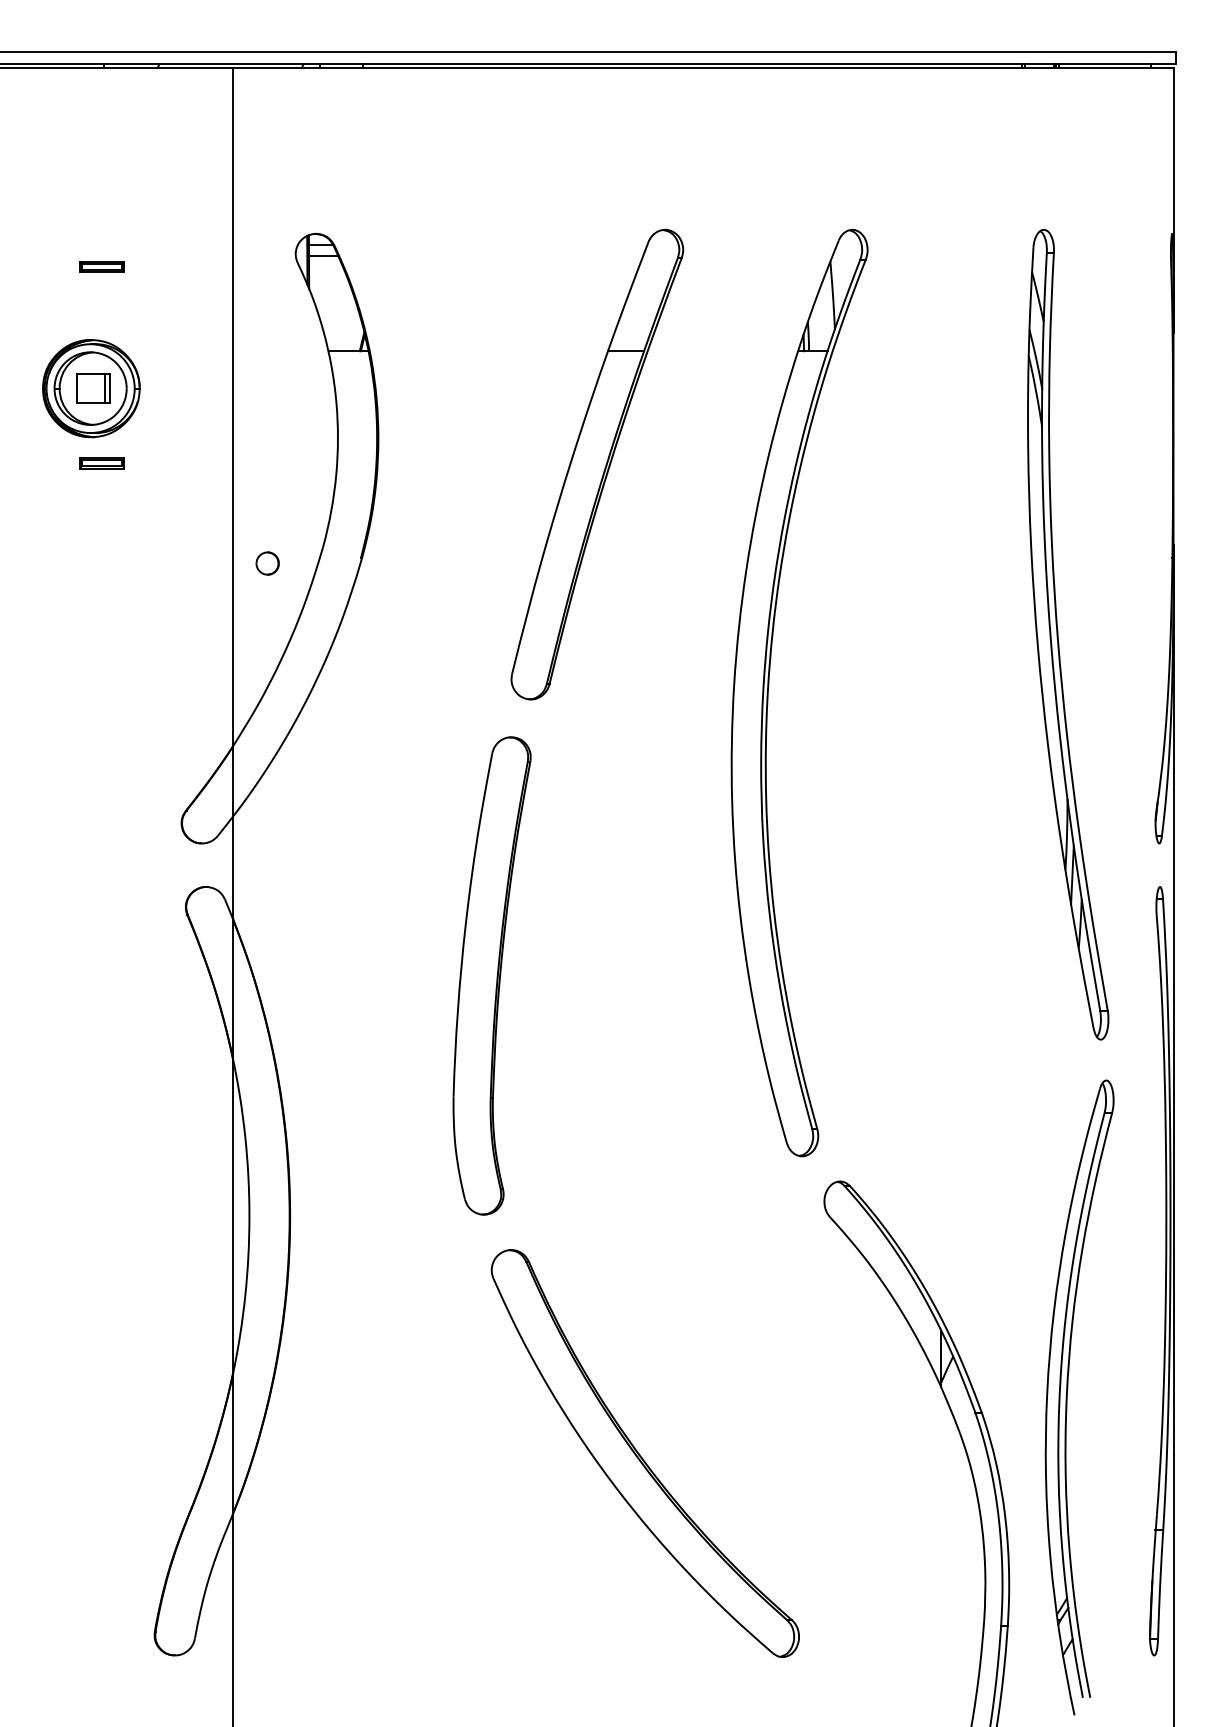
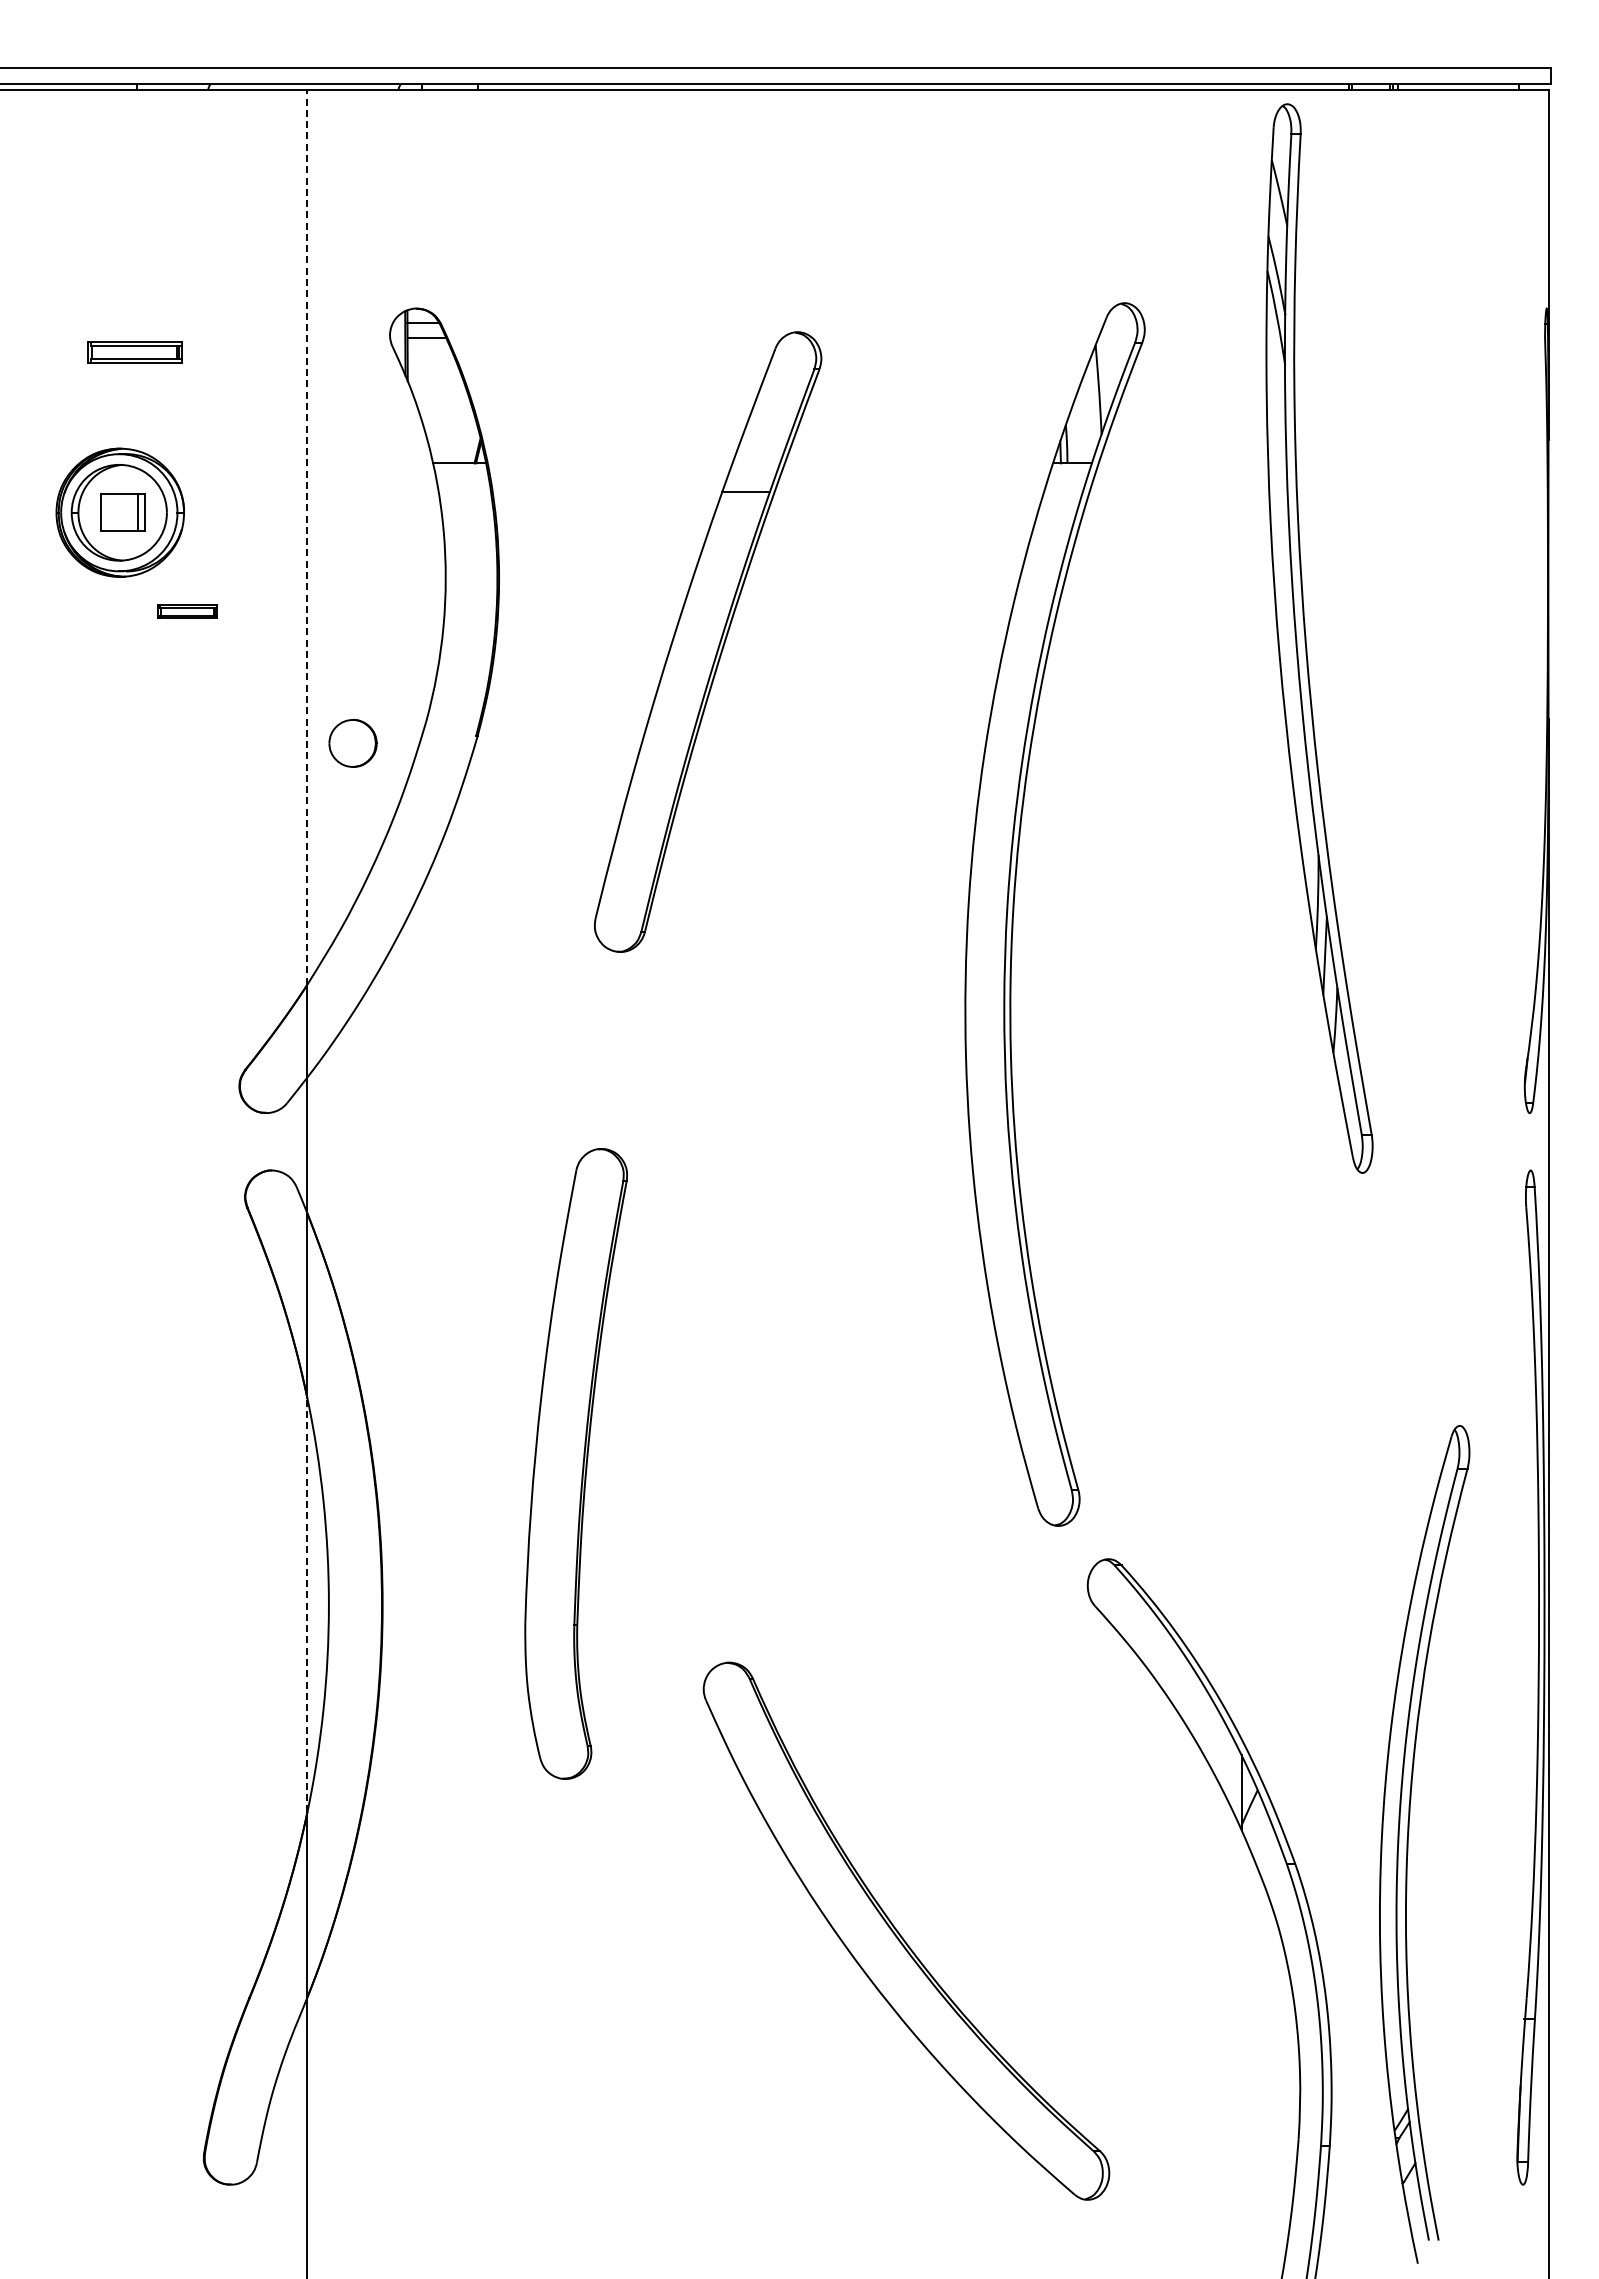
part: (102, 267) -> (134, 352), size x1.6
line: (233, 407) -> (307, 537), solid -> dashed
part: (102, 463) -> (187, 611), moved
part: (597, 464) -> (708, 641), moved
part: (267, 563) -> (352, 743), size x1.6
part: (1058, 634) -> (1306, 638), moved
part: (491, 975) -> (575, 1463), moved
line: (233, 1215) -> (307, 1604), solid -> dashed
part: (640, 1455) -> (900, 1933), moved

